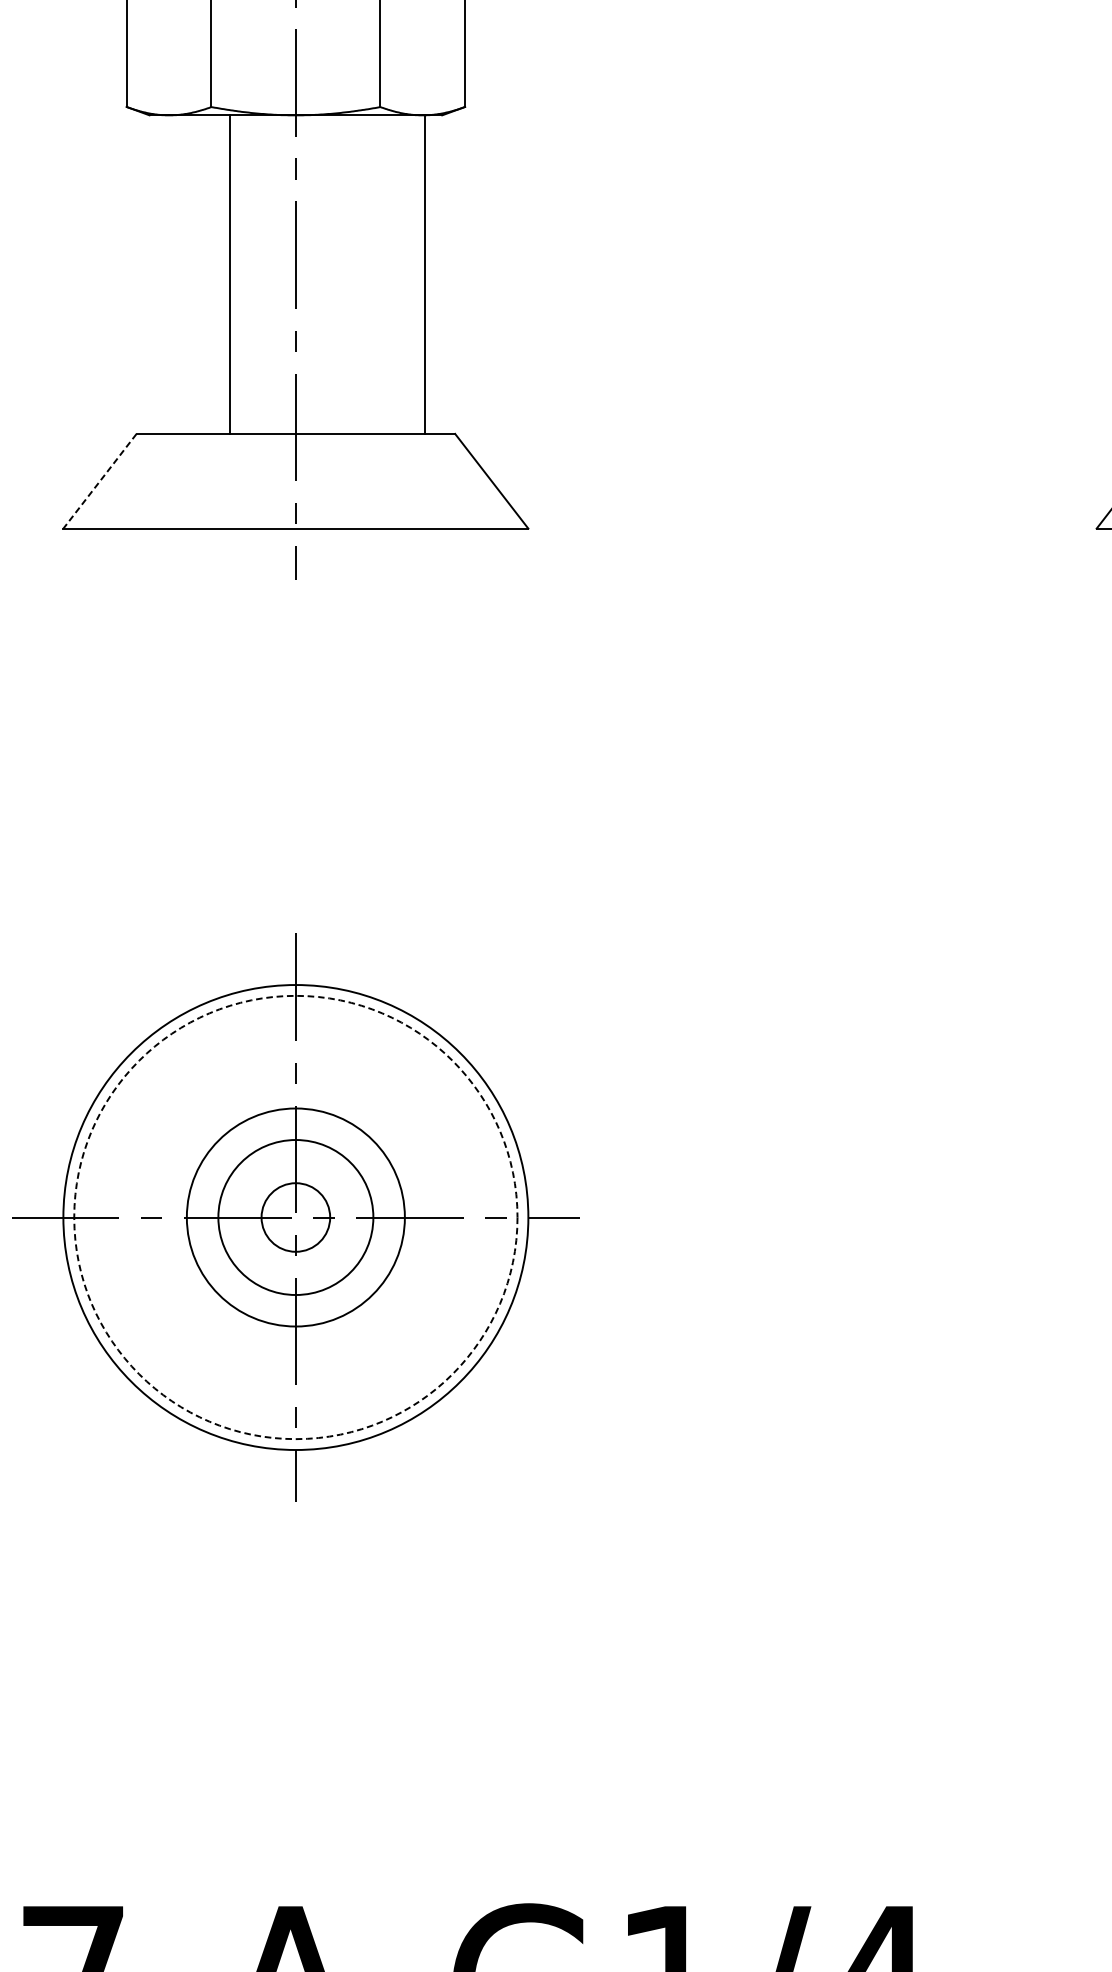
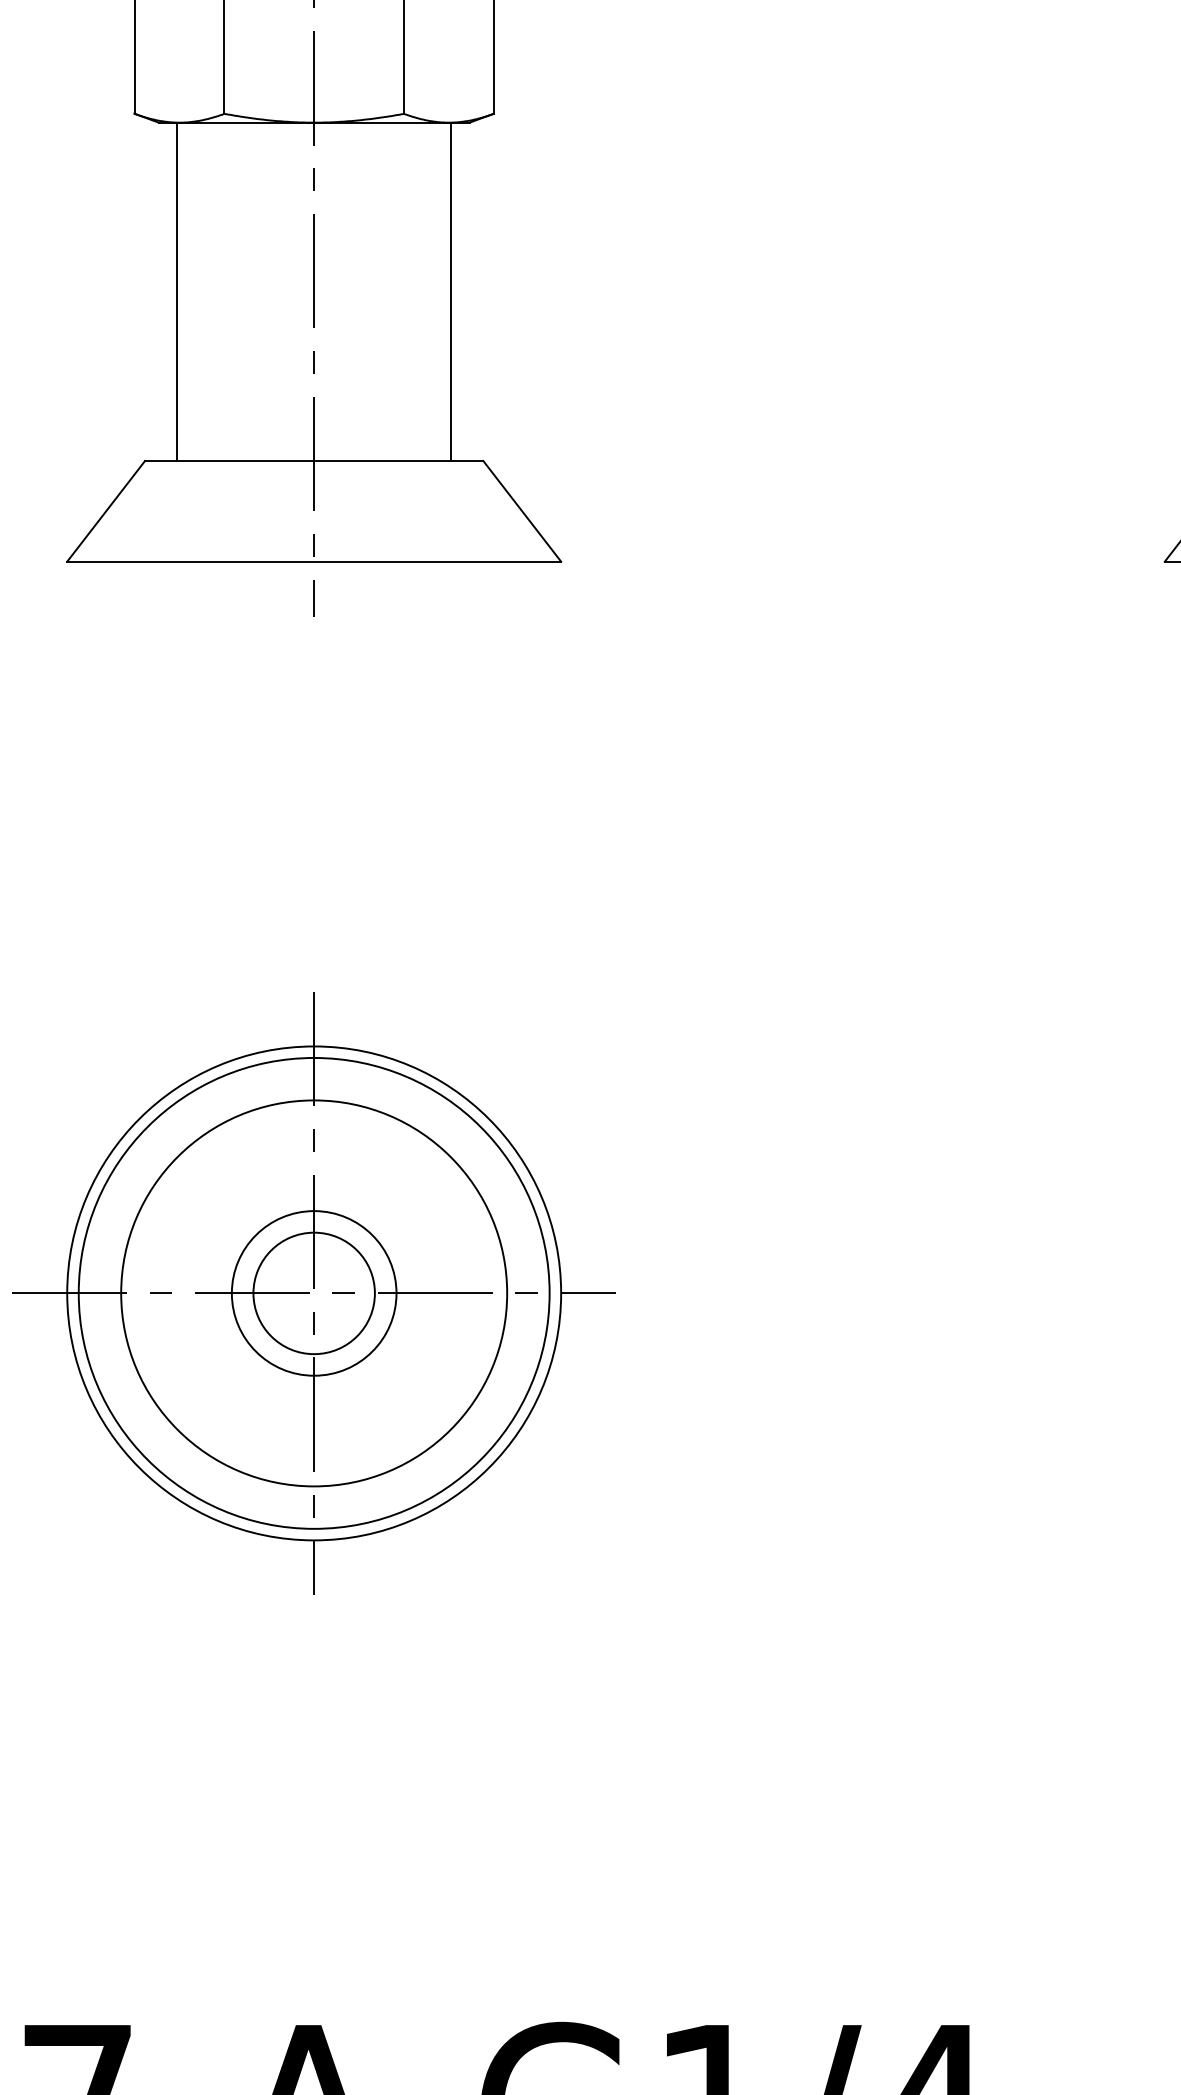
line: (229, 274) -> (176, 291), moved
line: (100, 481) -> (106, 511), dashed -> solid
circle: (295, 1216) -> (313, 1292), dashed -> solid
circle: (295, 1217) -> (313, 1293), size x1.67
circle: (296, 1217) -> (314, 1293), size x1.67

